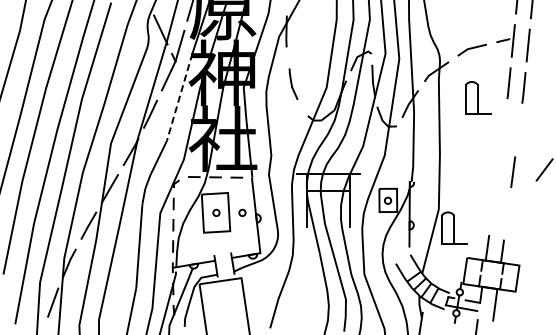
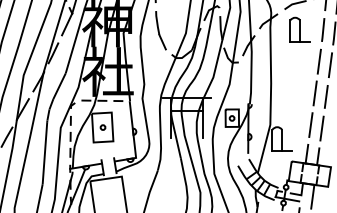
part: (293, 83) -> (160, 30), size x1.67
line: (179, 97) -> (75, 40), dashed -> solid
part: (478, 97) -> (300, 29), moved
line: (503, 125) -> (318, 61), added
line: (518, 129) -> (330, 64), added
line: (498, 167) -> (315, 93), added
line: (492, 209) -> (310, 125), added
circle: (242, 212) -> (122, 127), removed
line: (507, 214) -> (322, 128), added

